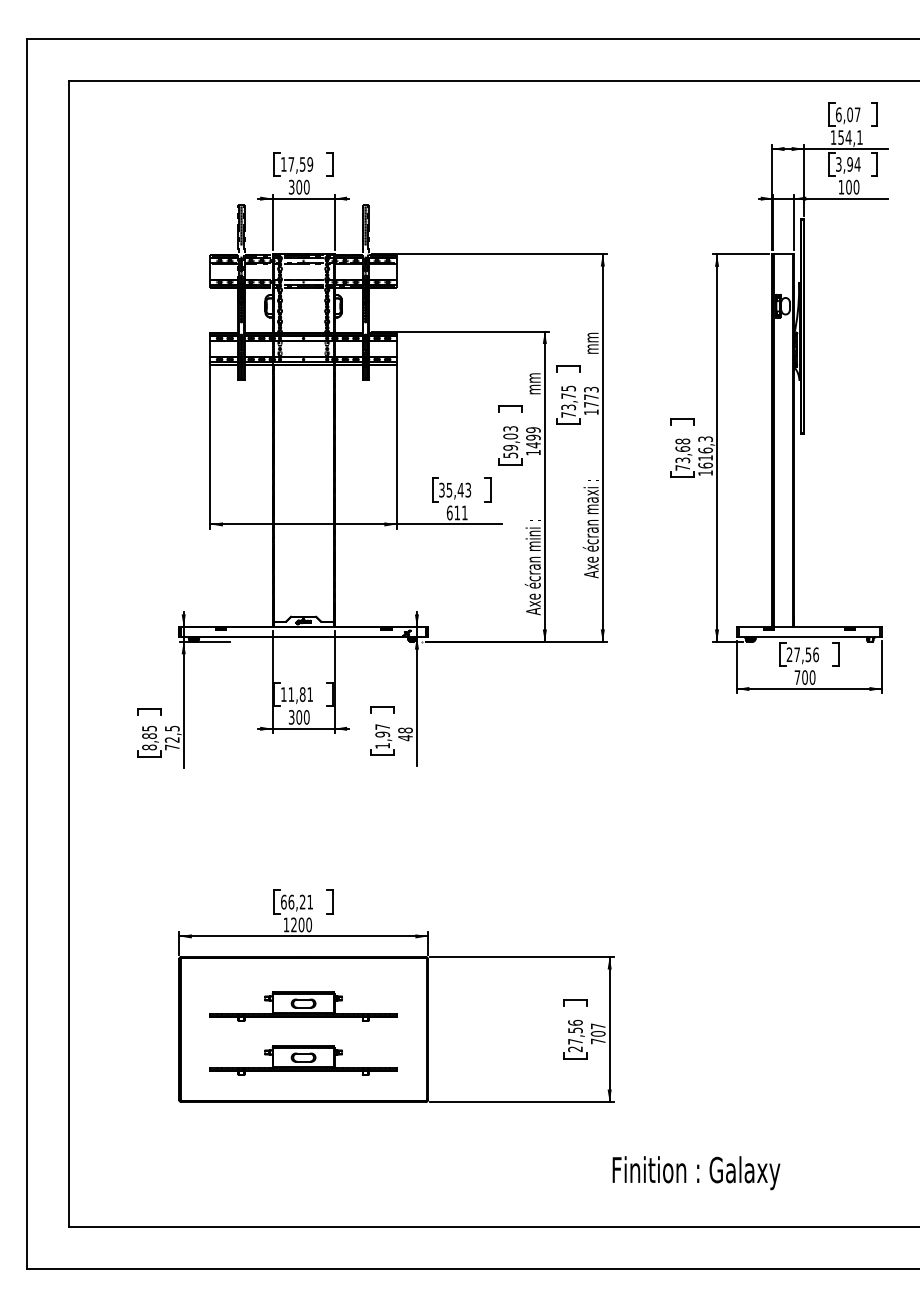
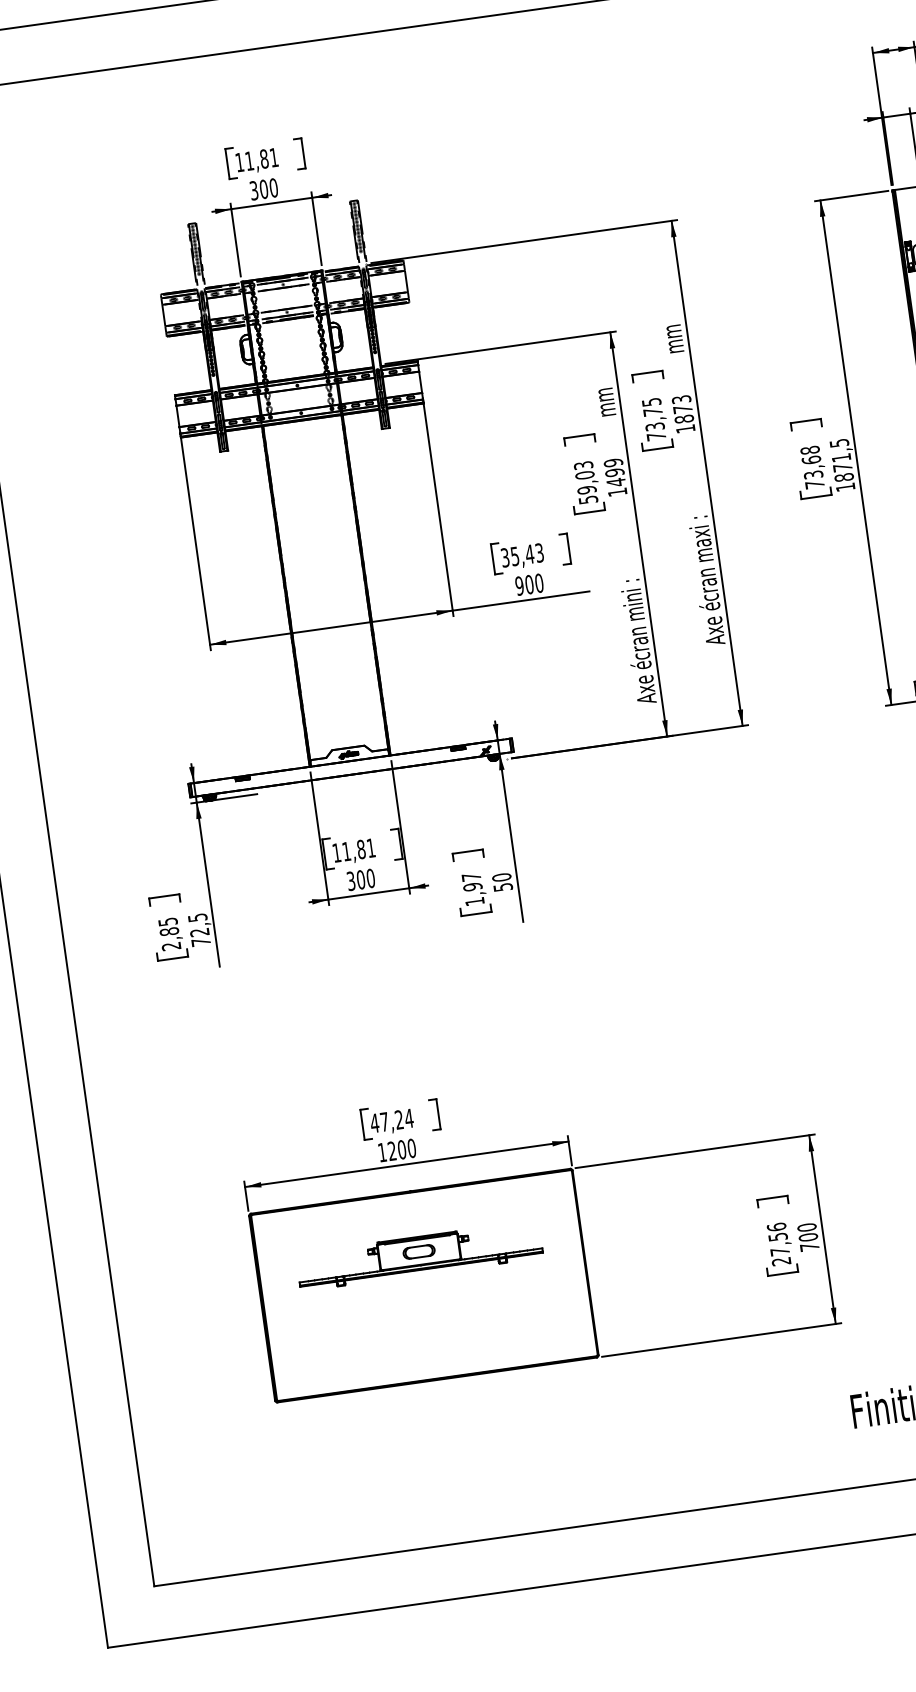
text: (300, 164) -> (261, 159), 17,59 -> 11,81
text: (591, 404) -> (684, 418), 1773 -> 1873
text: (705, 452) -> (841, 460), 1616,3 -> 1871,5
text: (456, 512) -> (528, 584), 611 -> 900
text: (405, 734) -> (502, 882), 48 -> 50
text: (149, 747) -> (171, 946), 8,85 -> 2,85
text: (296, 901) -> (391, 1120), 66,21 -> 47,24
text: (597, 1026) -> (806, 1227), 707 -> 700
part: (303, 1060) -> (429, 1325), removed

